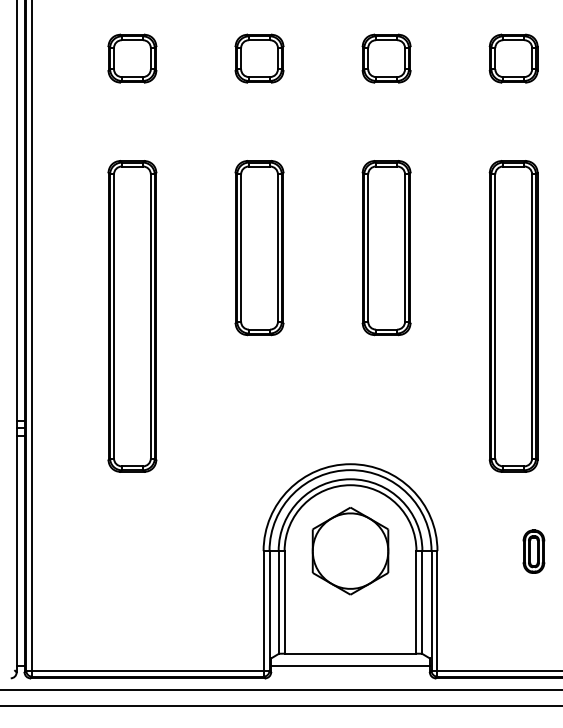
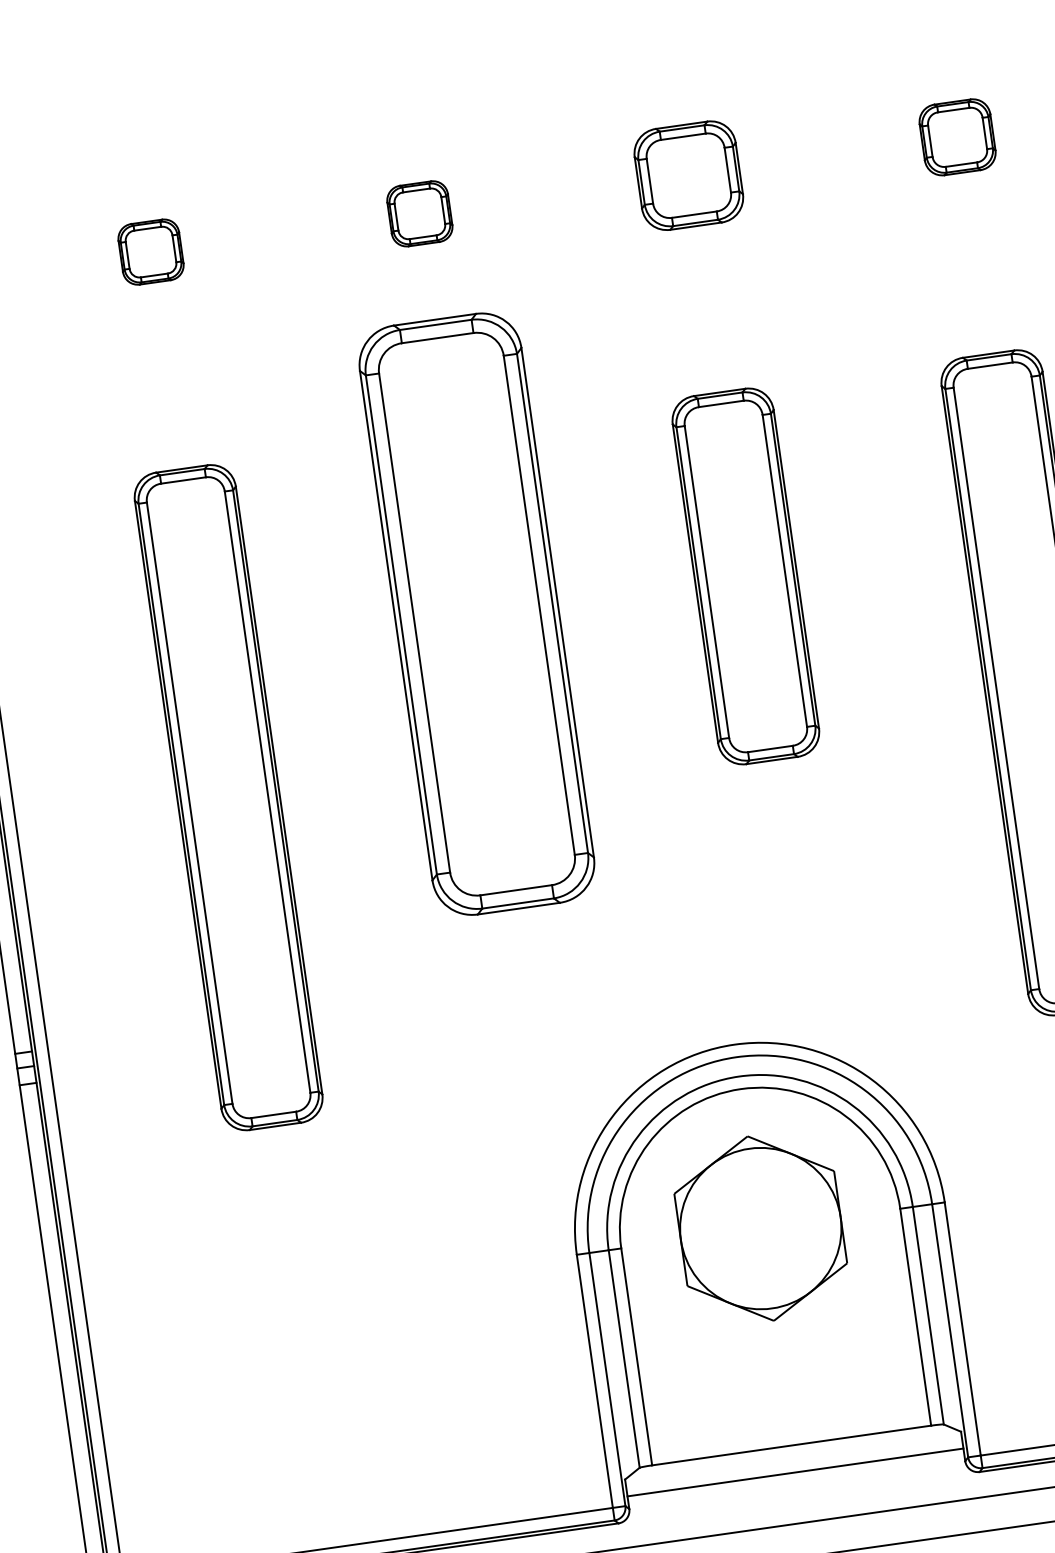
part: (132, 58) -> (151, 251), size x0.6
part: (259, 58) -> (419, 213), size x0.6
part: (513, 58) -> (957, 137), size x0.7
part: (259, 248) -> (477, 615), size x1.6

